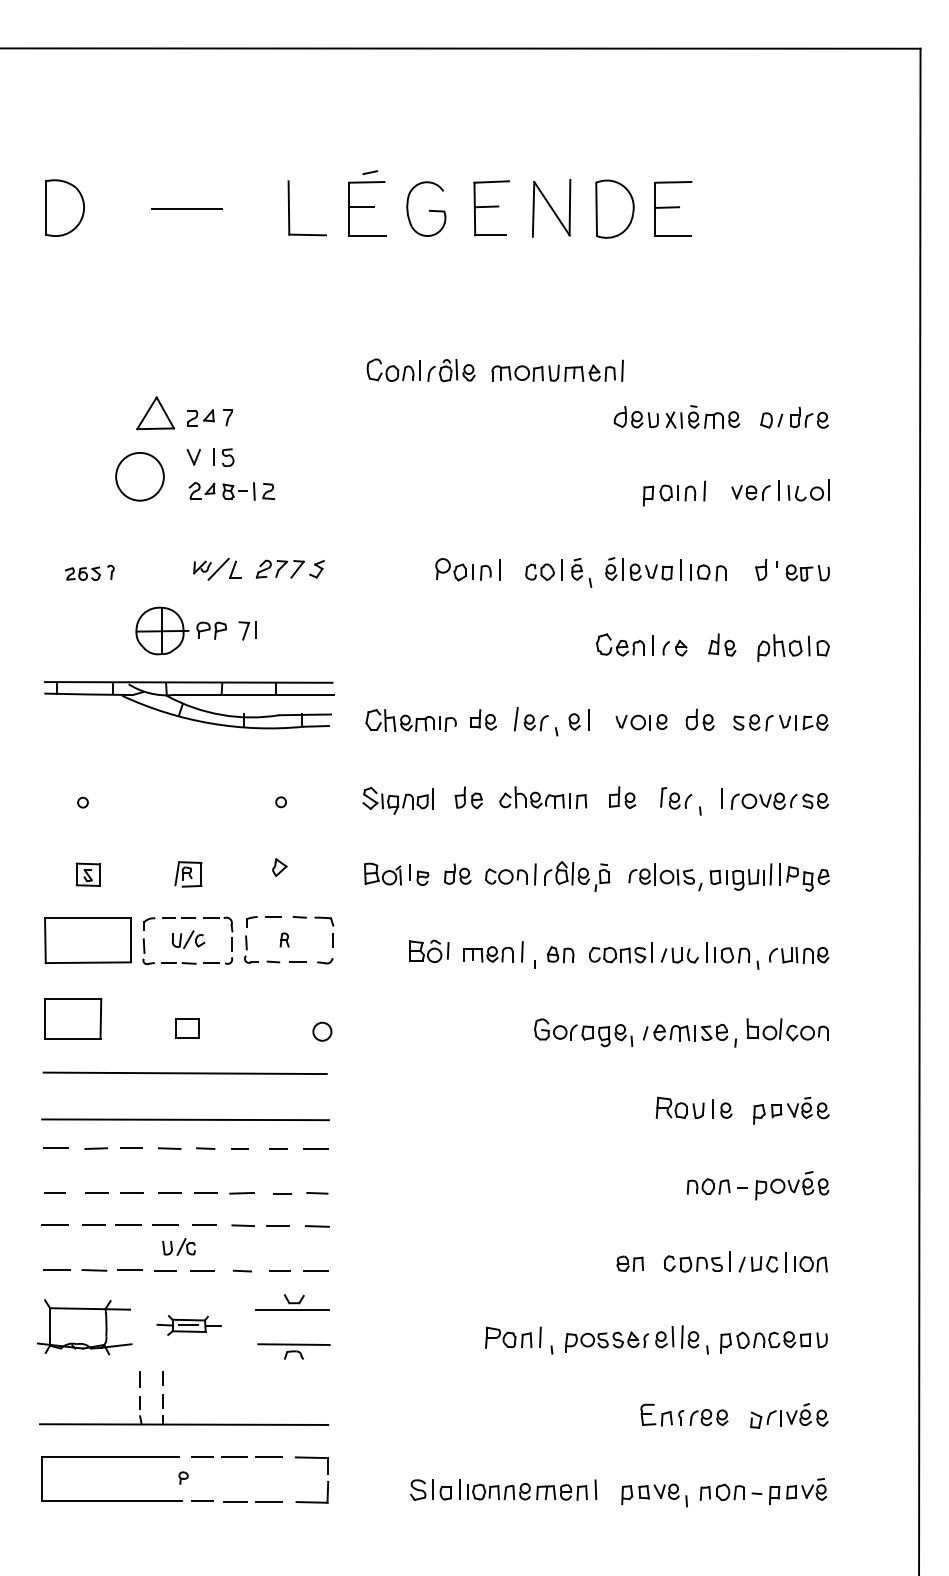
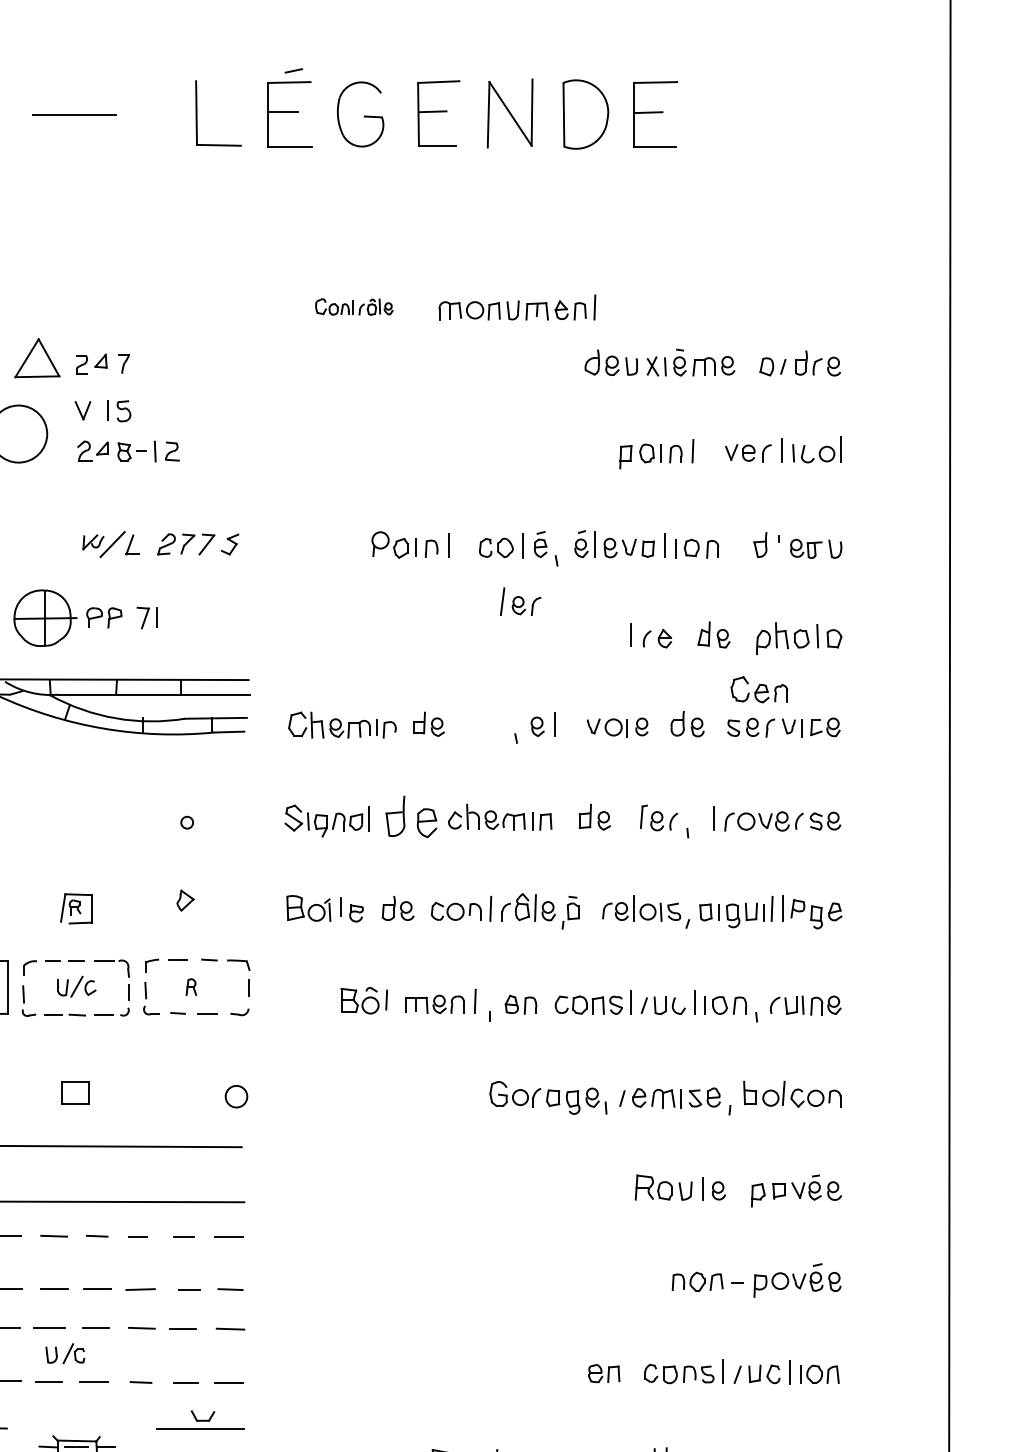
part: (420, 370) -> (353, 307), size x0.6
part: (620, 644) -> (759, 689), moved
part: (530, 719) -> (519, 602), moved
part: (468, 797) -> (410, 816), size x1.6

